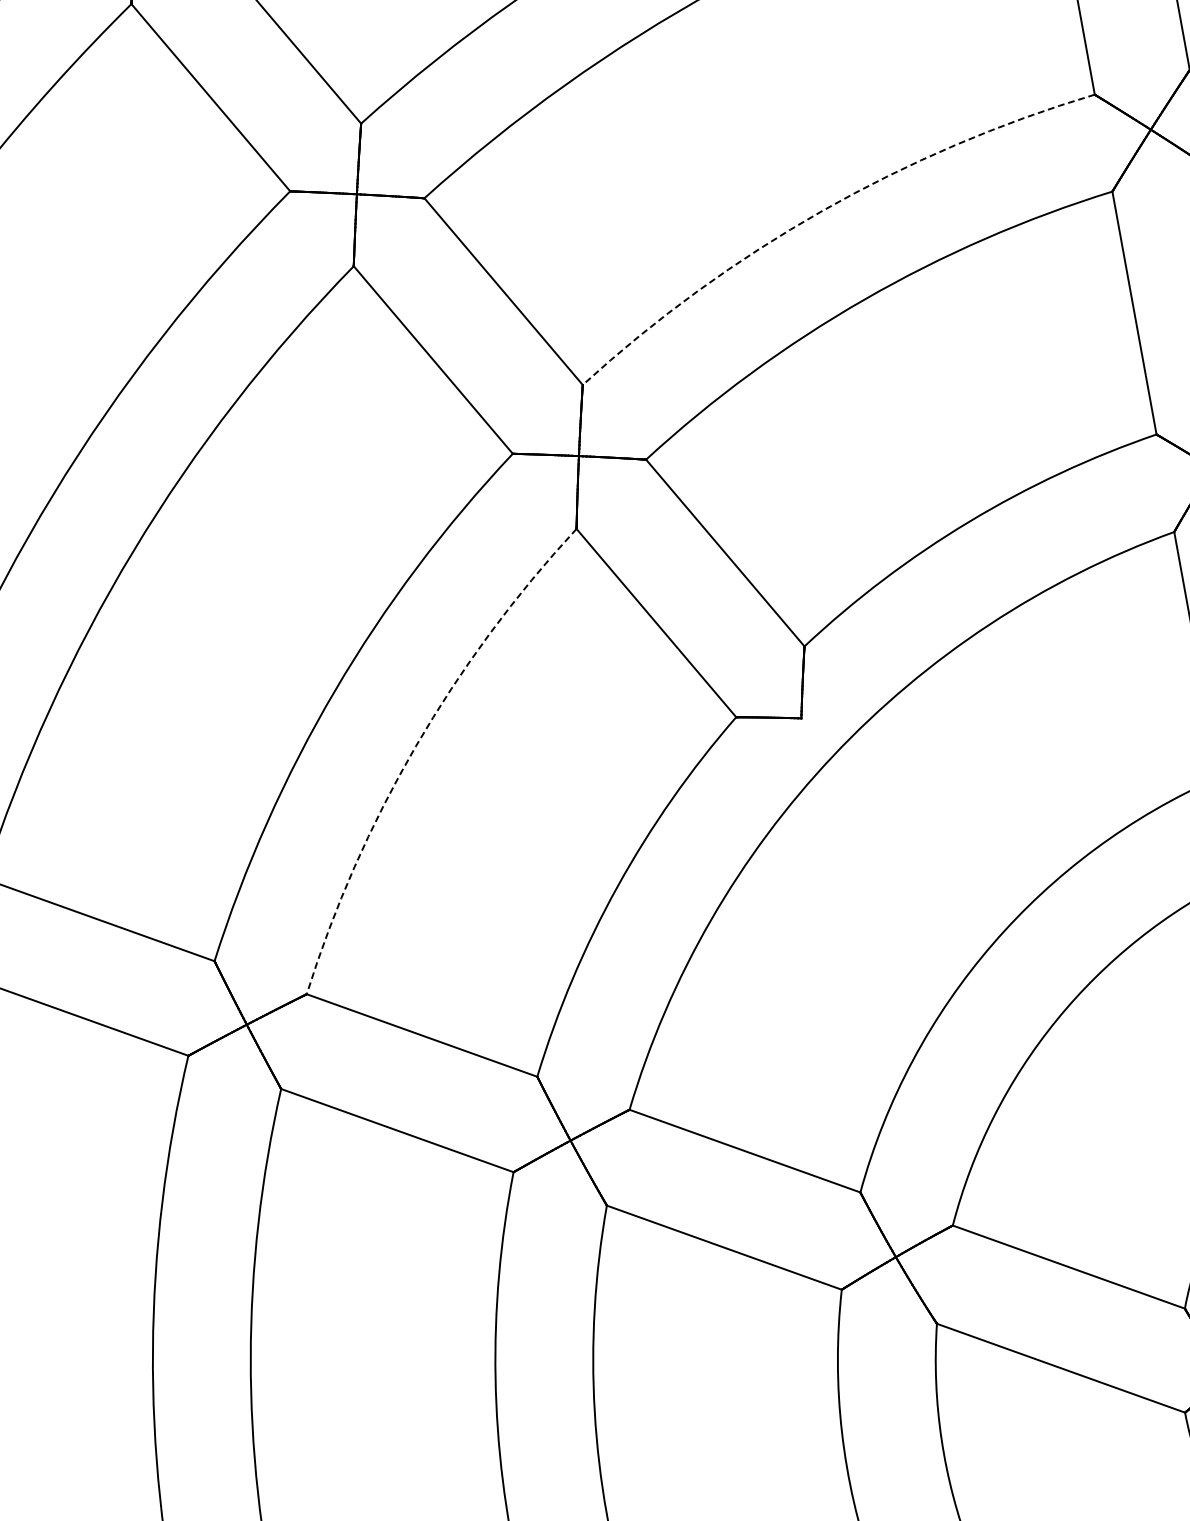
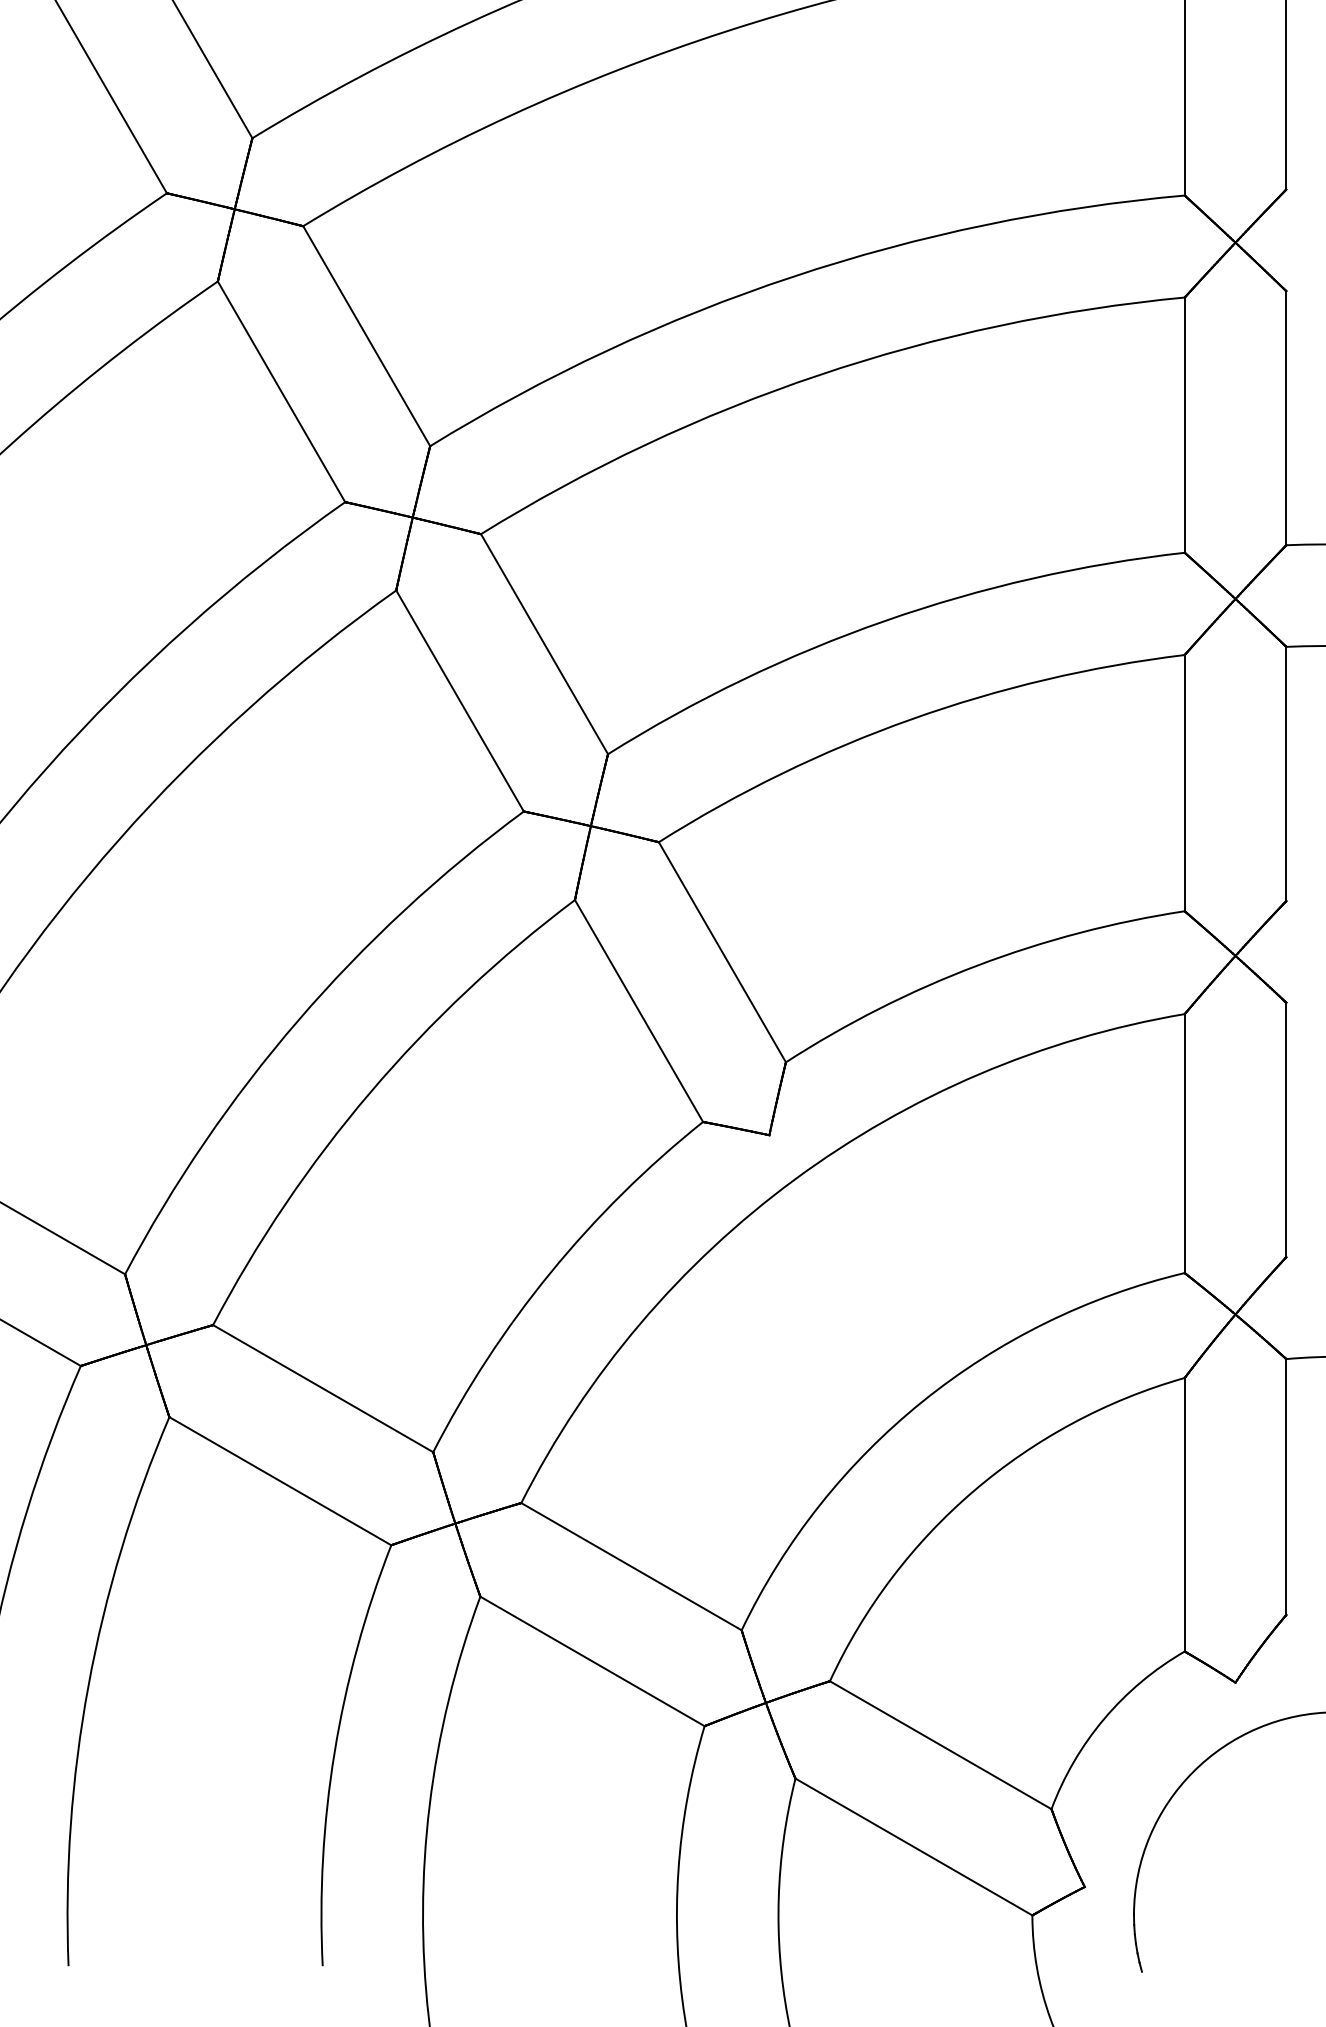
arc: (822, 210) -> (885, 620), dashed -> solid
arc: (415, 746) -> (370, 1092), dashed -> solid

